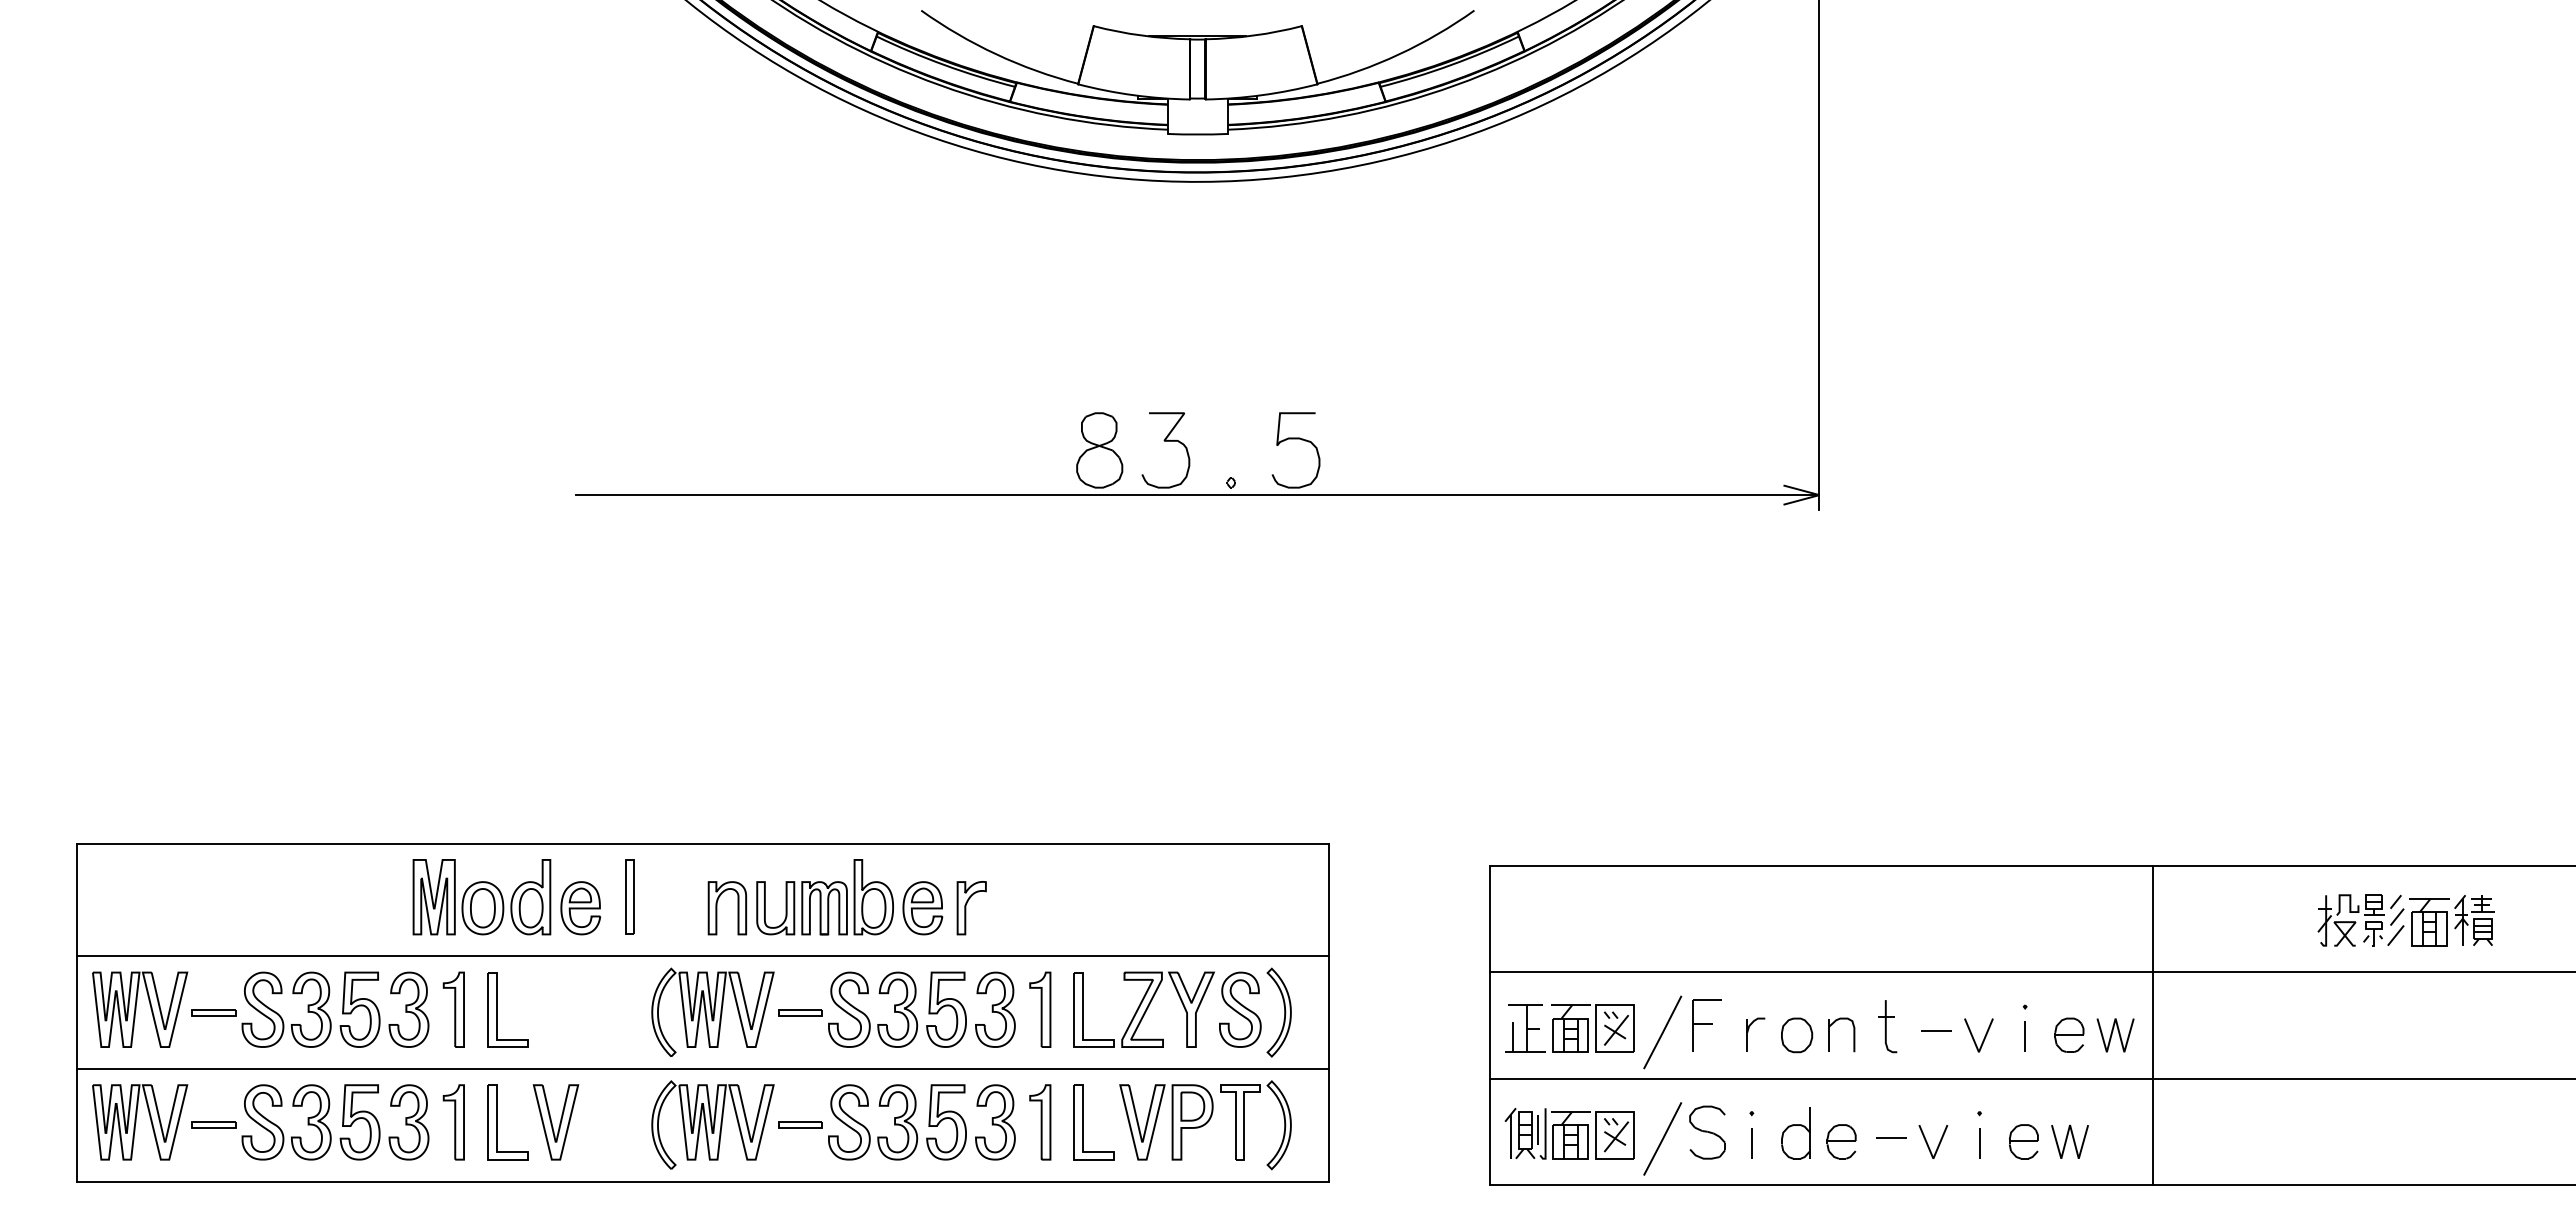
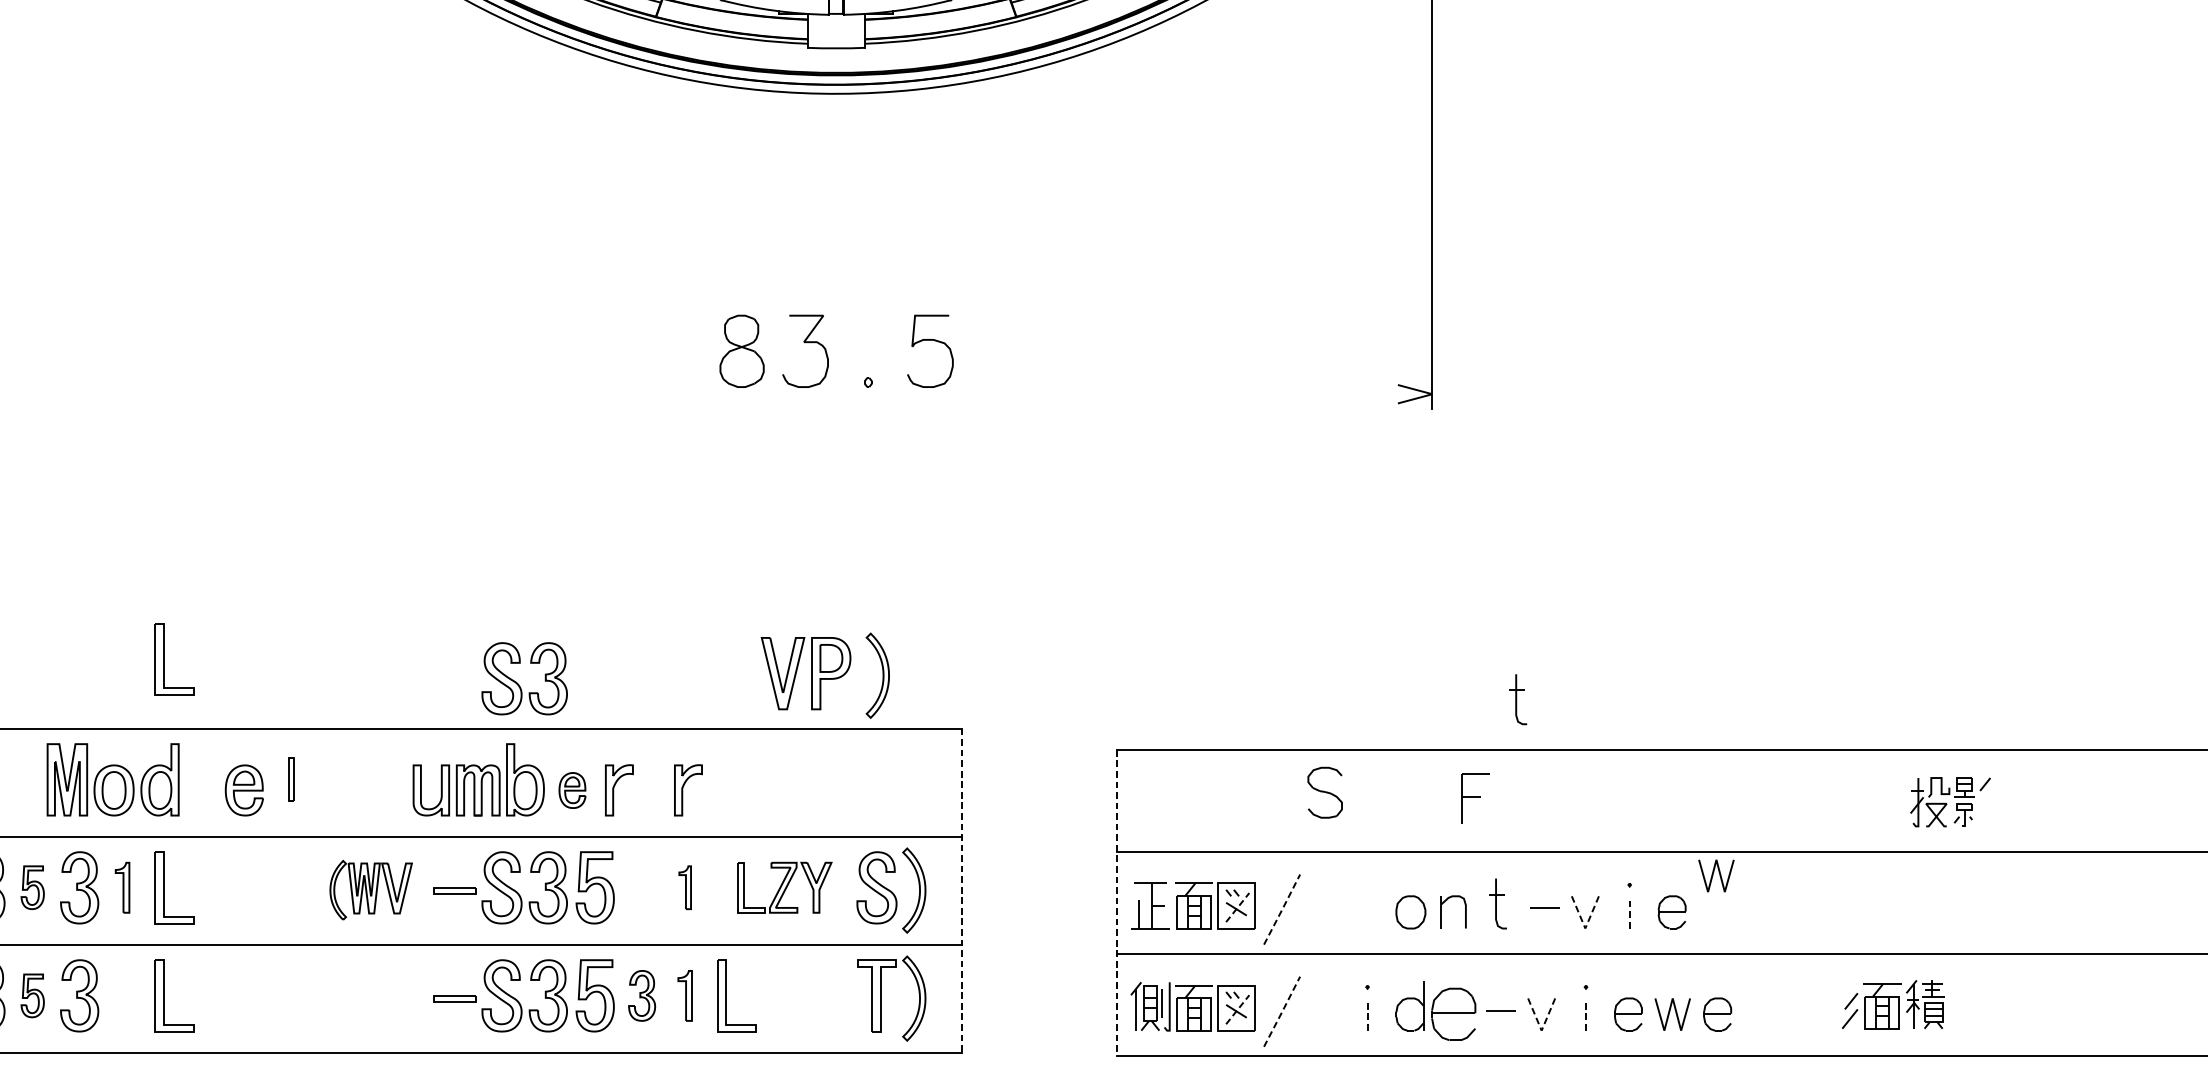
line: (1197, 495) -> (835, 394), removed
part: (497, 771) -> (164, 659), added
part: (1240, 788) -> (877, 675), added
part: (866, 796) -> (518, 683), added
part: (1908, 813) -> (1517, 699), added
part: (629, 896) -> (291, 779), size x0.6
part: (481, 897) -> (112, 780), moved
part: (717, 908) -> (375, 790), removed
part: (922, 908) -> (572, 790), size x0.7
part: (1043, 908) -> (688, 790), added
part: (2440, 920) -> (1892, 1004), moved
part: (359, 1009) -> (32, 887), size x0.6
part: (453, 1009) -> (122, 887), size x0.7
part: (995, 1009) -> (642, 887), removed
part: (1040, 1009) -> (685, 887), size x0.6
part: (1143, 1009) -> (784, 887), size x0.7
part: (712, 1011) -> (370, 889), size x0.7
line: (1328, 1012) -> (961, 890), solid -> dashed
line: (1490, 1025) -> (1116, 902), solid -> dashed
part: (1706, 1025) -> (1474, 798), moved
line: (2152, 1025) -> (1751, 902), removed
line: (1616, 1029) -> (1237, 906), solid -> dashed
line: (1662, 1032) -> (1281, 909), solid -> dashed
part: (1748, 1032) -> (1364, 909), removed
line: (2112, 1035) -> (1713, 876), moved
line: (2025, 1036) -> (1630, 913), solid -> dashed
line: (1978, 1052) -> (1584, 928), solid -> dashed
part: (359, 1122) -> (32, 995), size x0.6
part: (453, 1122) -> (122, 995), removed
part: (555, 1122) -> (220, 995), removed
part: (995, 1122) -> (642, 995), size x0.7
part: (1040, 1122) -> (685, 995), size x0.7
part: (1166, 1122) -> (806, 673), moved
part: (712, 1124) -> (370, 997), removed
part: (1707, 1132) -> (1325, 792), moved
line: (1616, 1136) -> (1237, 1009), solid -> dashed
line: (1662, 1139) -> (1281, 1012), solid -> dashed
part: (1841, 1141) -> (1453, 1014), size x1.6
part: (2116, 1141) -> (1717, 1014), added
line: (1751, 1143) -> (1367, 1016), solid -> dashed
line: (1979, 1143) -> (1585, 1016), solid -> dashed
line: (1933, 1158) -> (1541, 1030), solid -> dashed

